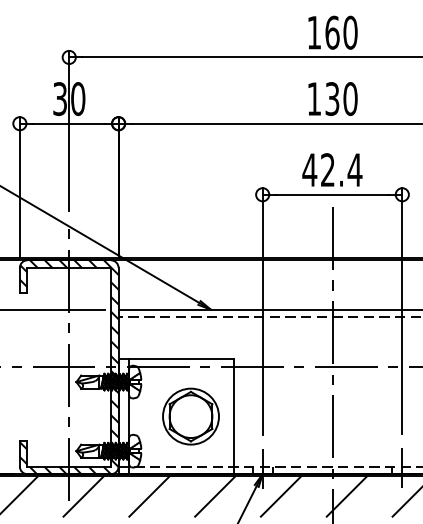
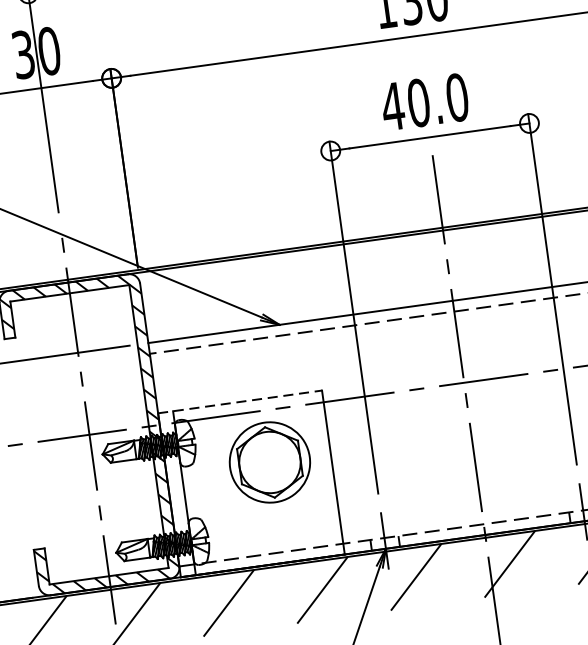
text: (341, 170) -> (438, 100), 42.4 -> 40.0
line: (176, 359) -> (240, 402), solid -> dashed
part: (190, 416) -> (269, 462), moved

